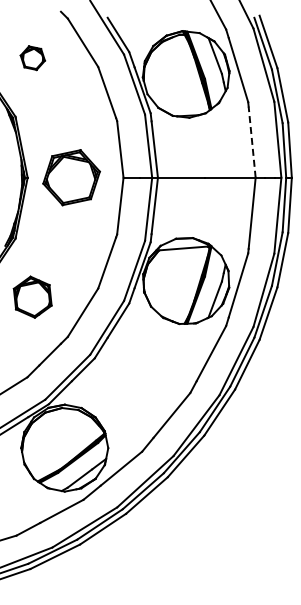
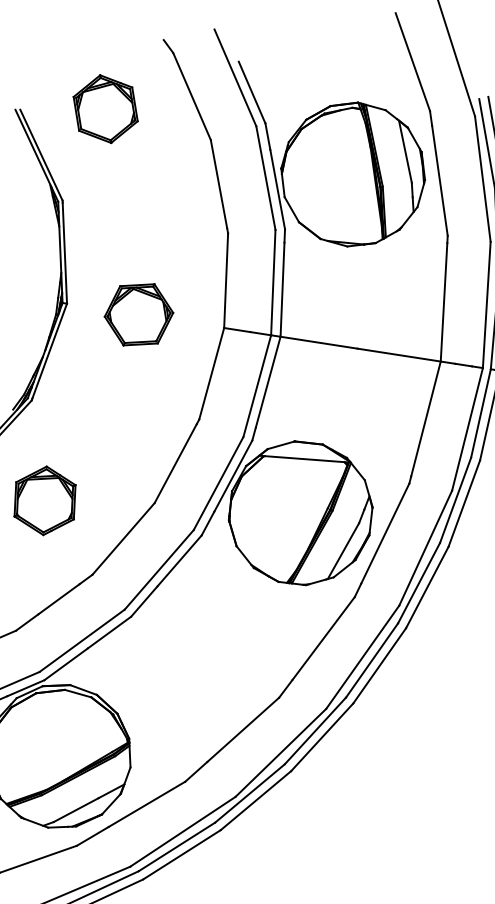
part: (32, 57) -> (105, 107), size x1.67
line: (252, 142) -> (444, 302), dashed -> solid
part: (71, 177) -> (138, 314), size x0.71

